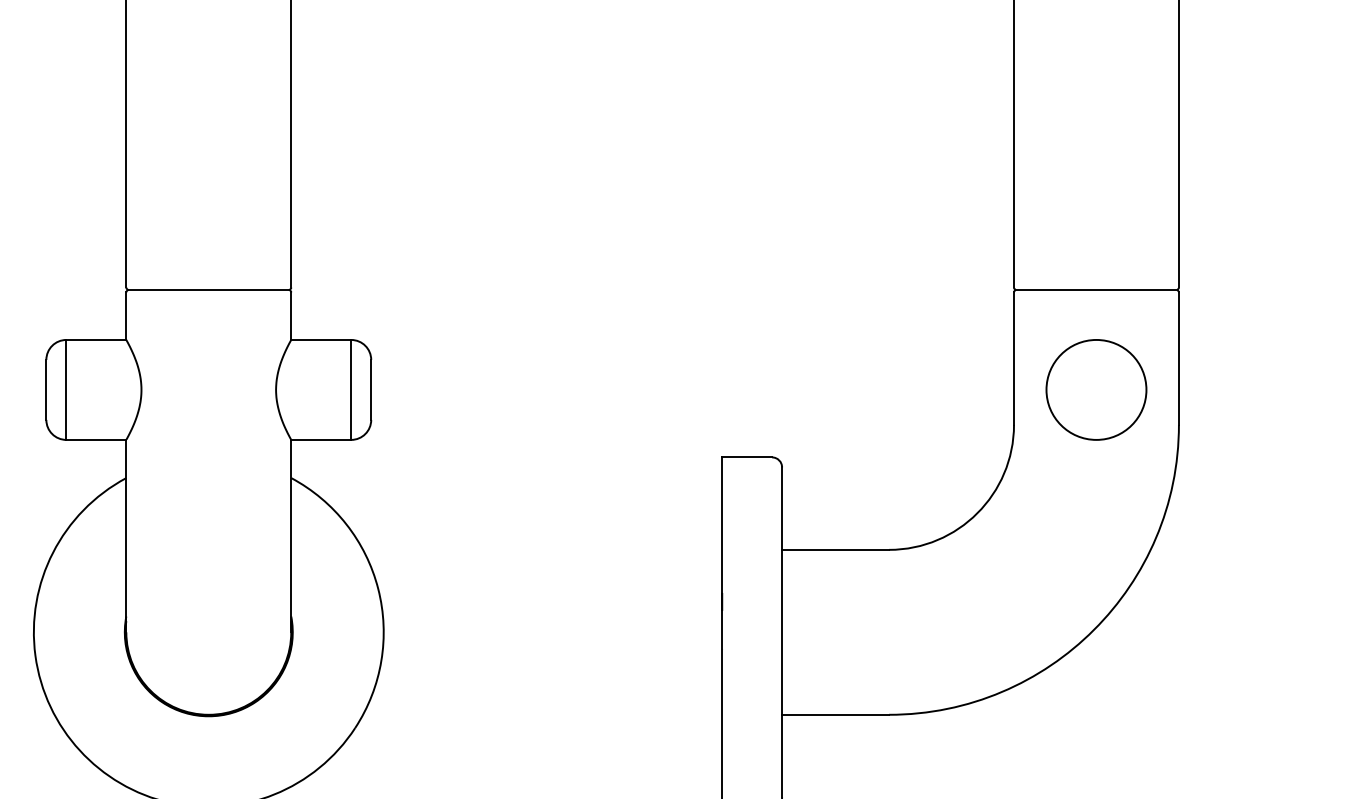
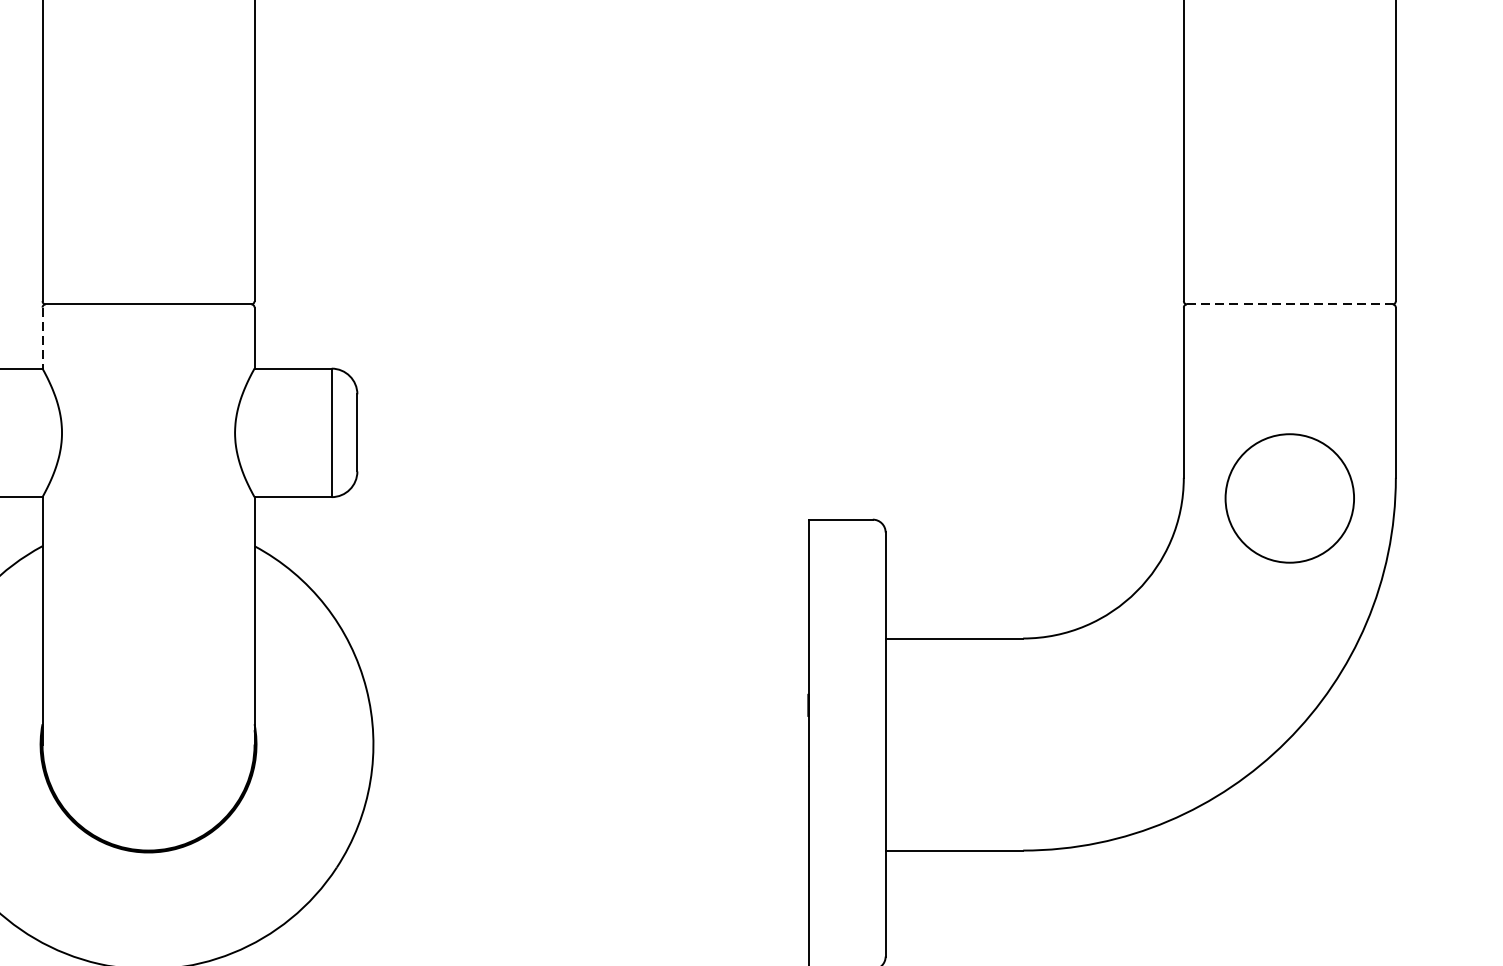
line: (1096, 289) -> (1289, 303), solid -> dashed
line: (126, 316) -> (42, 338), solid -> dashed
circle: (1096, 389) -> (1289, 497), moved

